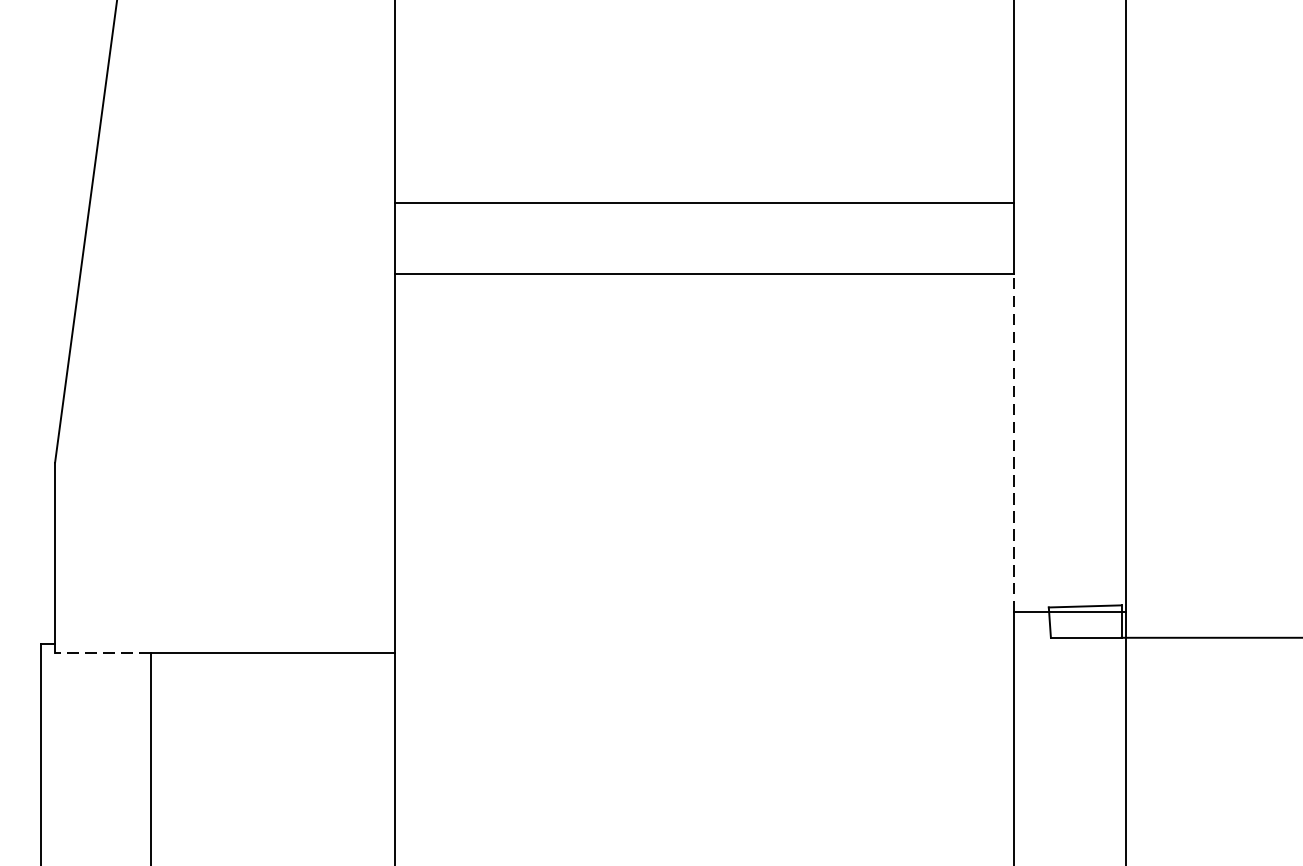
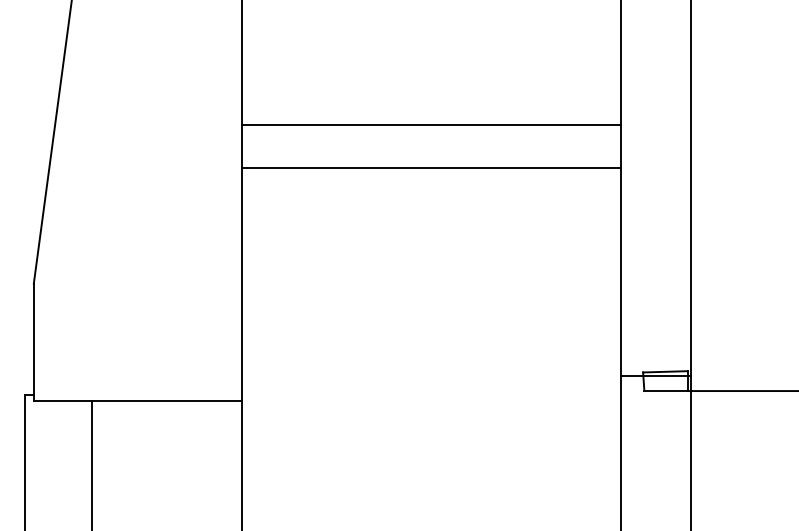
line: (1013, 442) -> (621, 271), dashed -> solid
line: (101, 653) -> (62, 400), dashed -> solid

